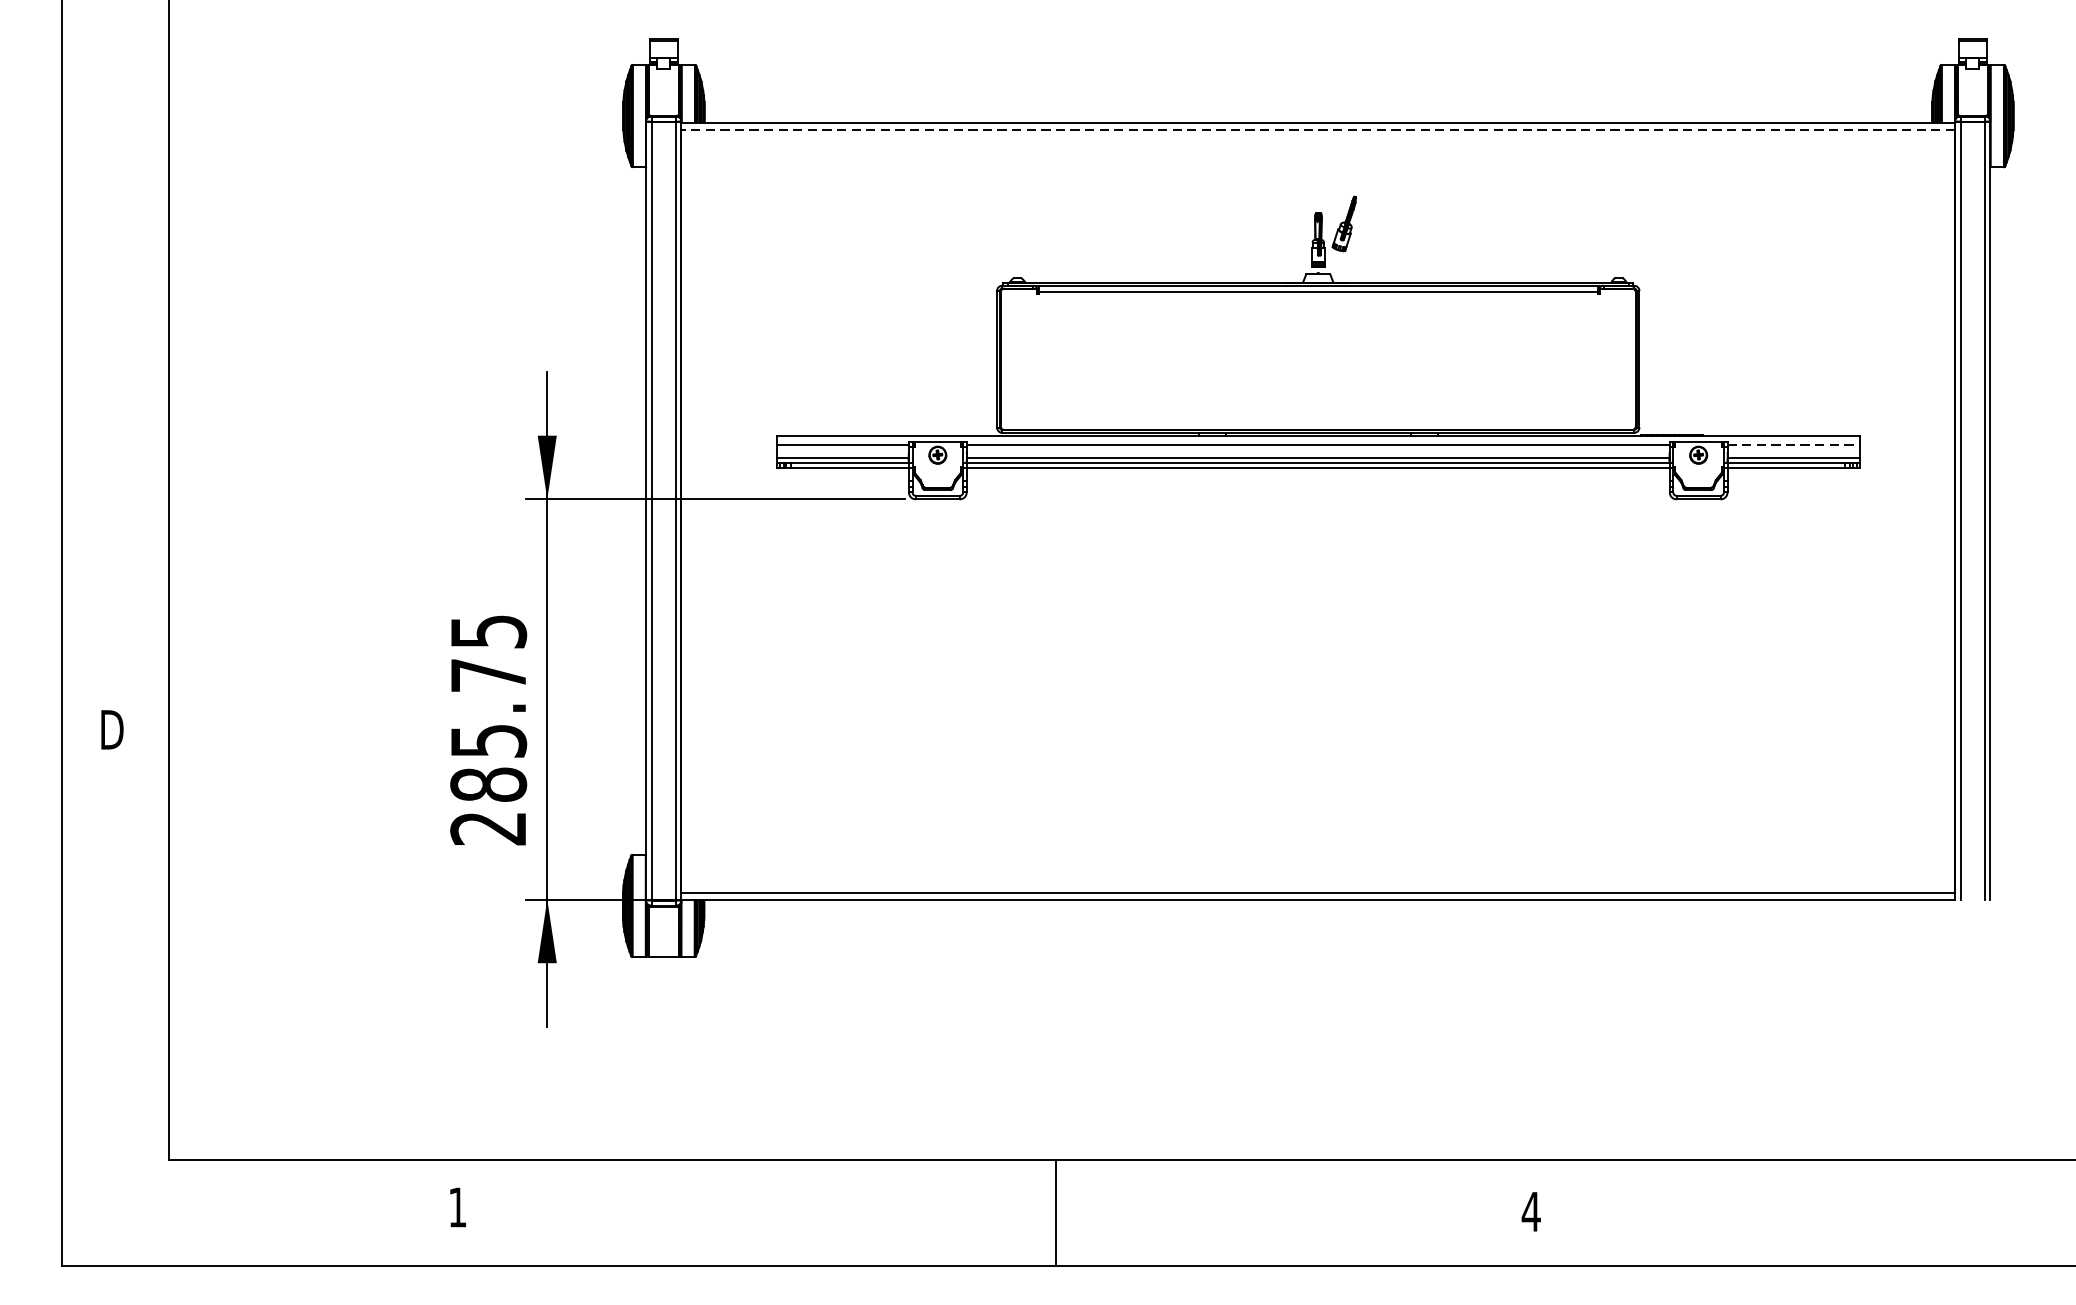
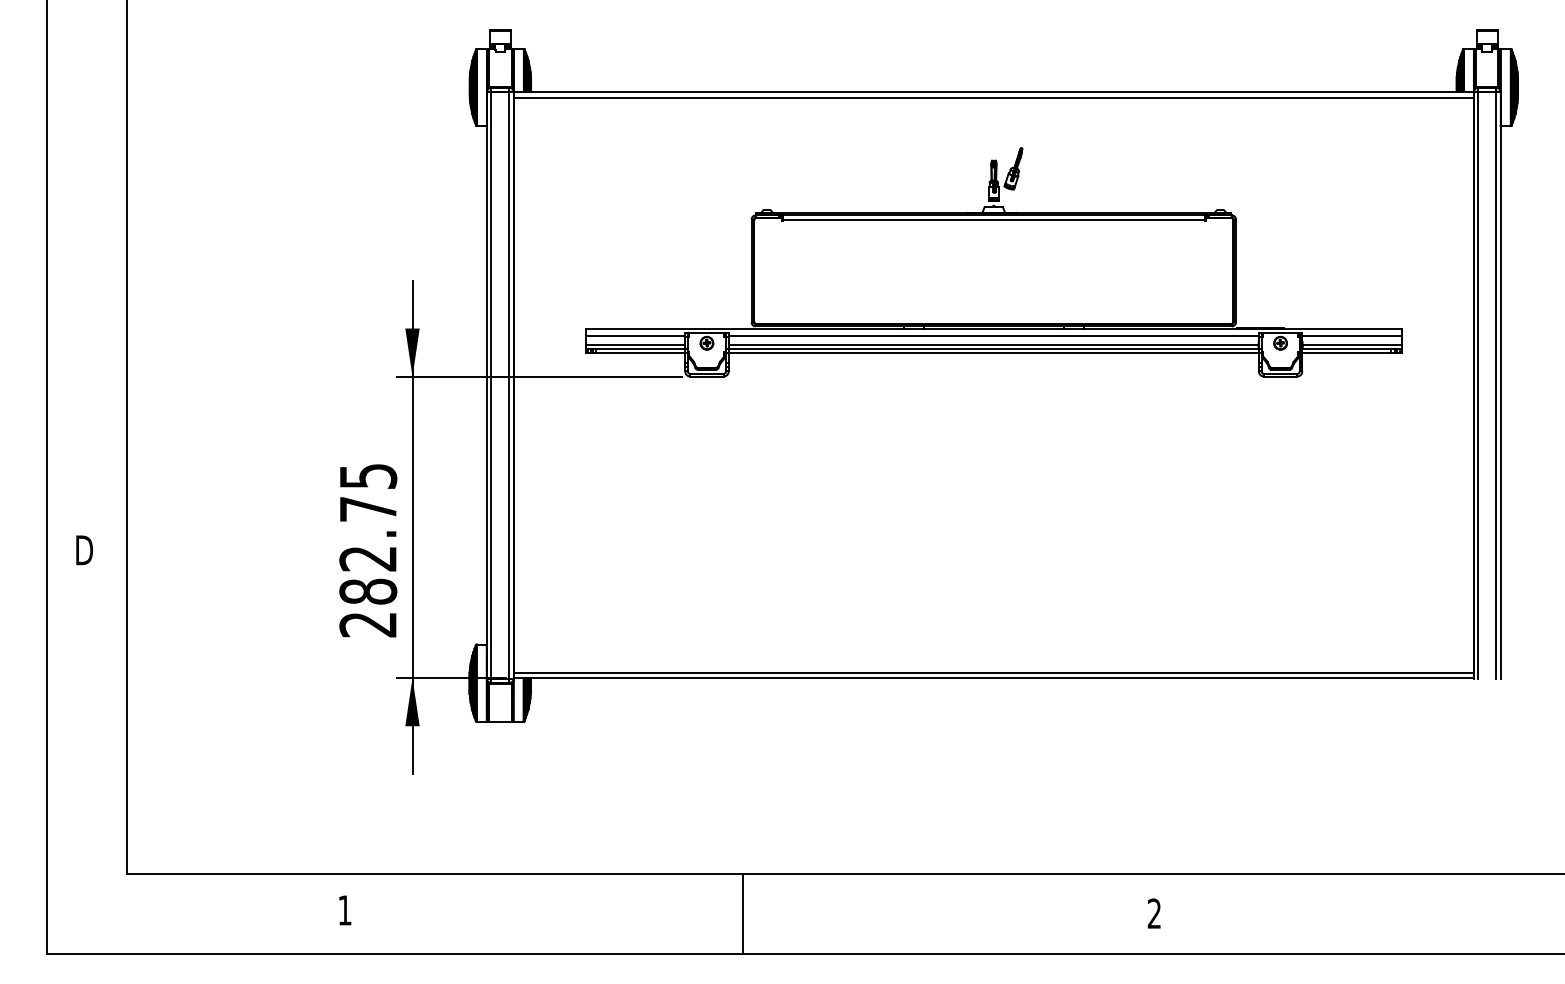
line: (1317, 129) -> (993, 97), dashed -> solid
line: (1793, 444) -> (1352, 335), dashed -> solid
text: (488, 740) -> (368, 558), 285.75 -> 282.75
text: (1531, 1211) -> (1154, 913), 4 -> 2
line: (1056, 1212) -> (743, 914), moved

